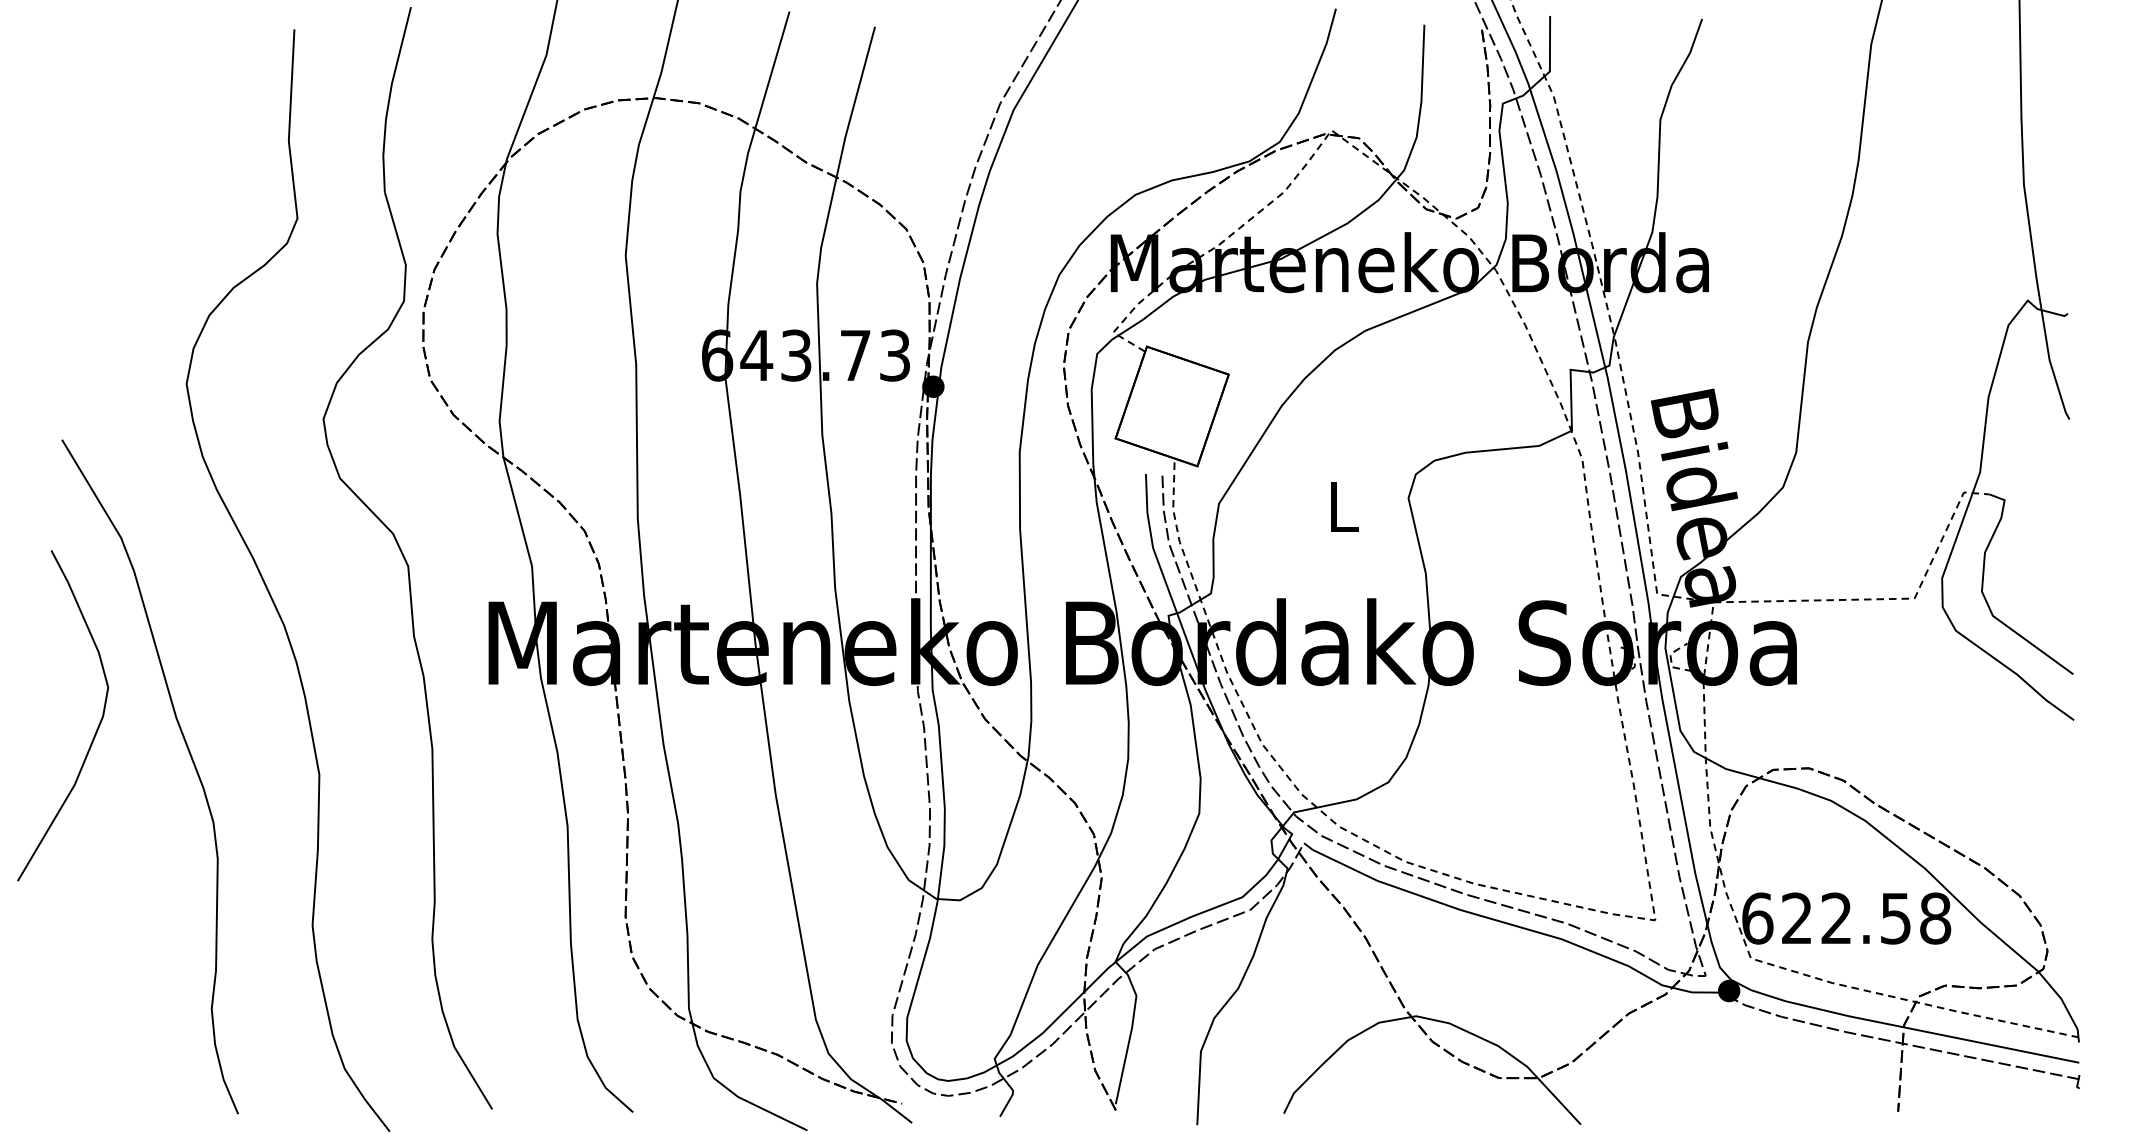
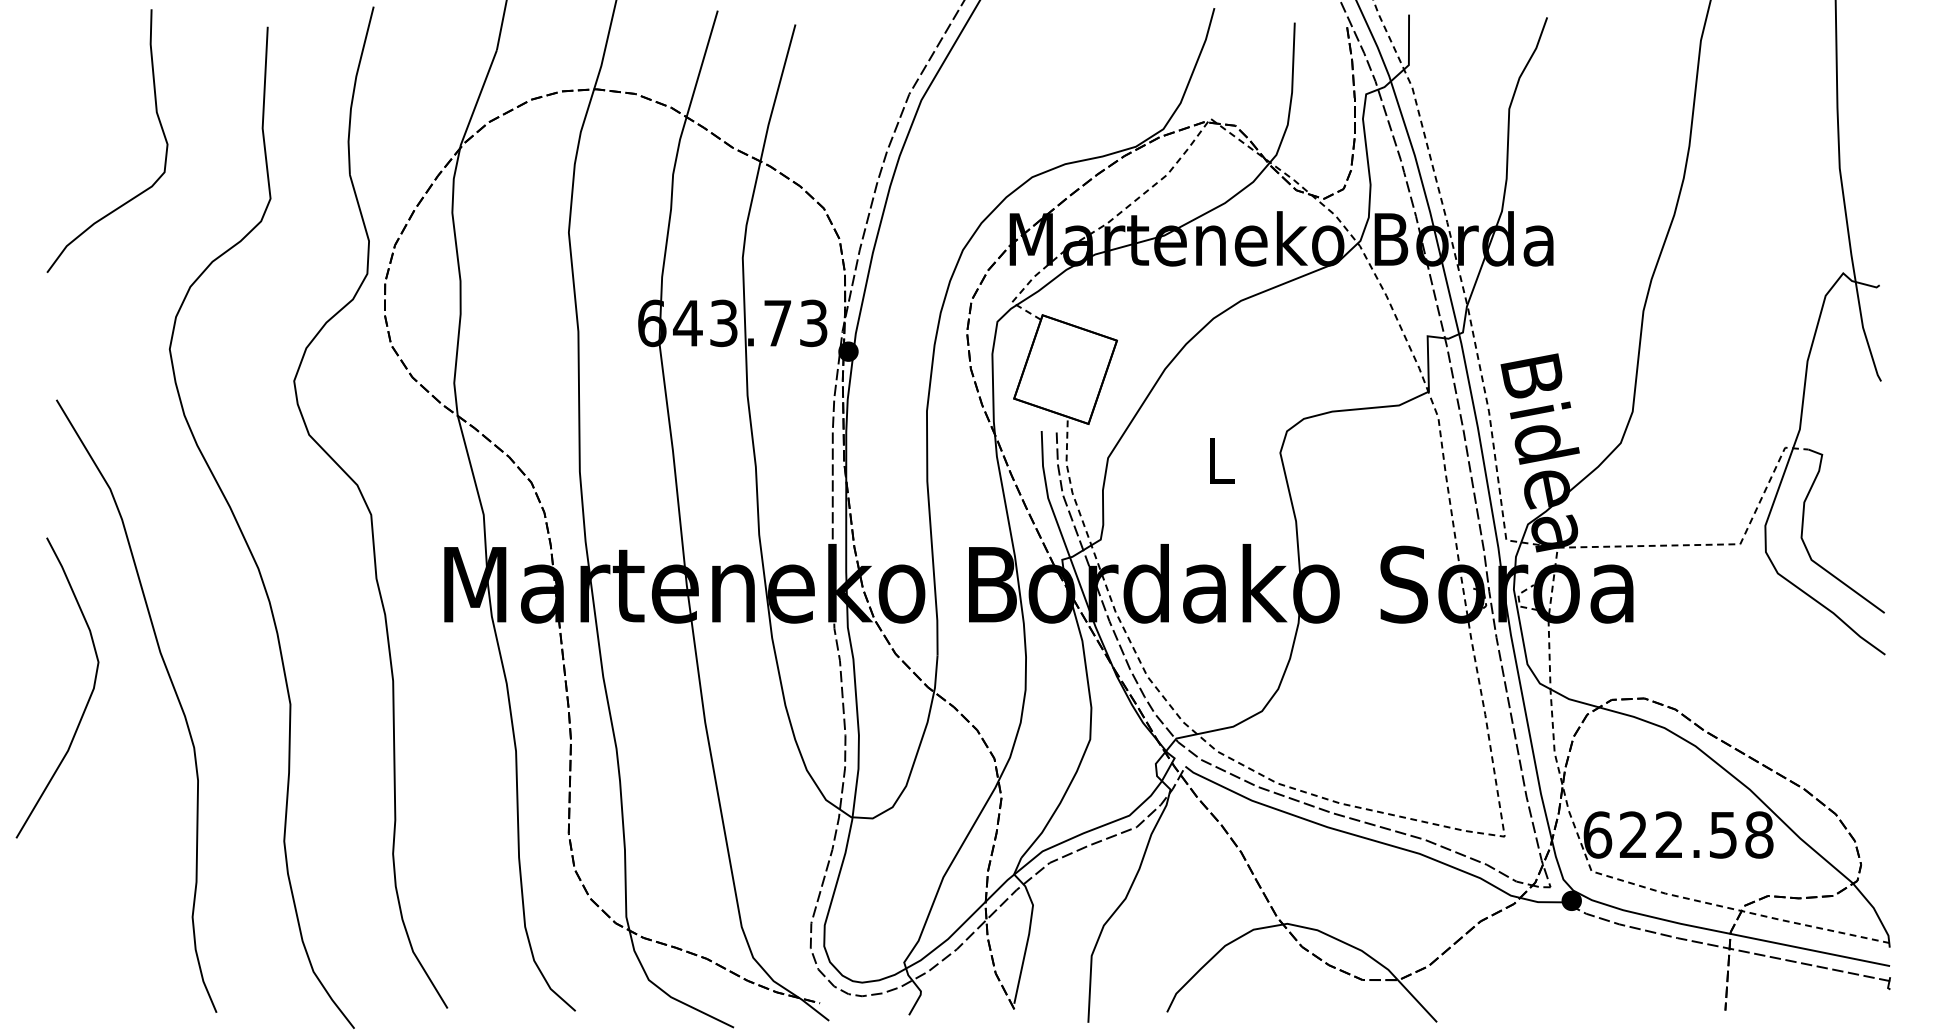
curve: (175, 136) -> (159, 124), added
curve: (97, 726) -> (88, 697), moved

